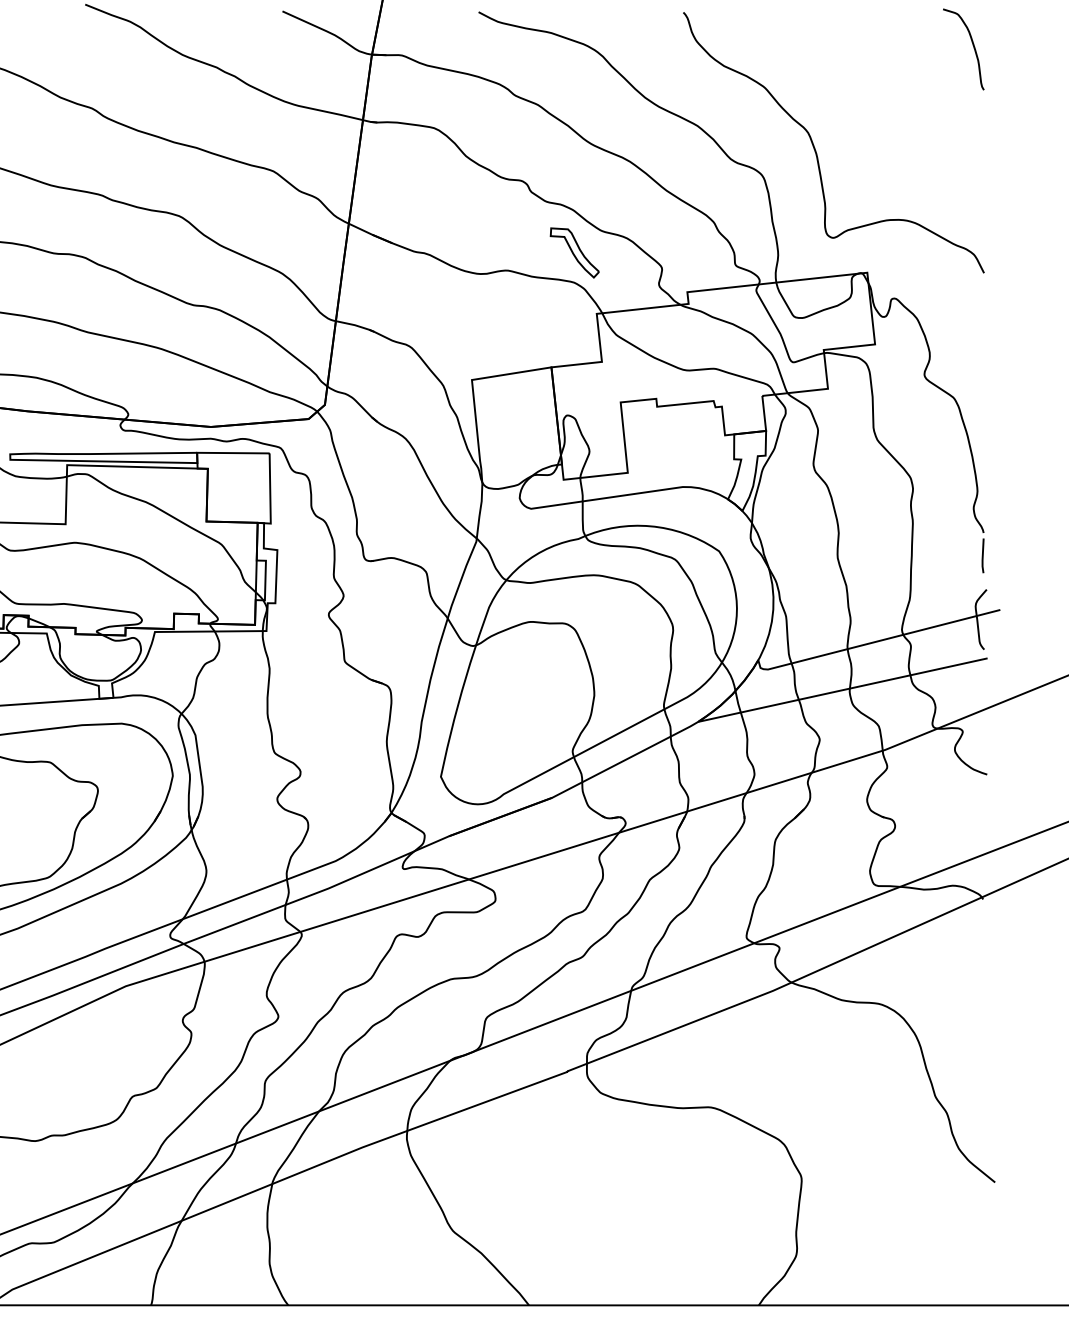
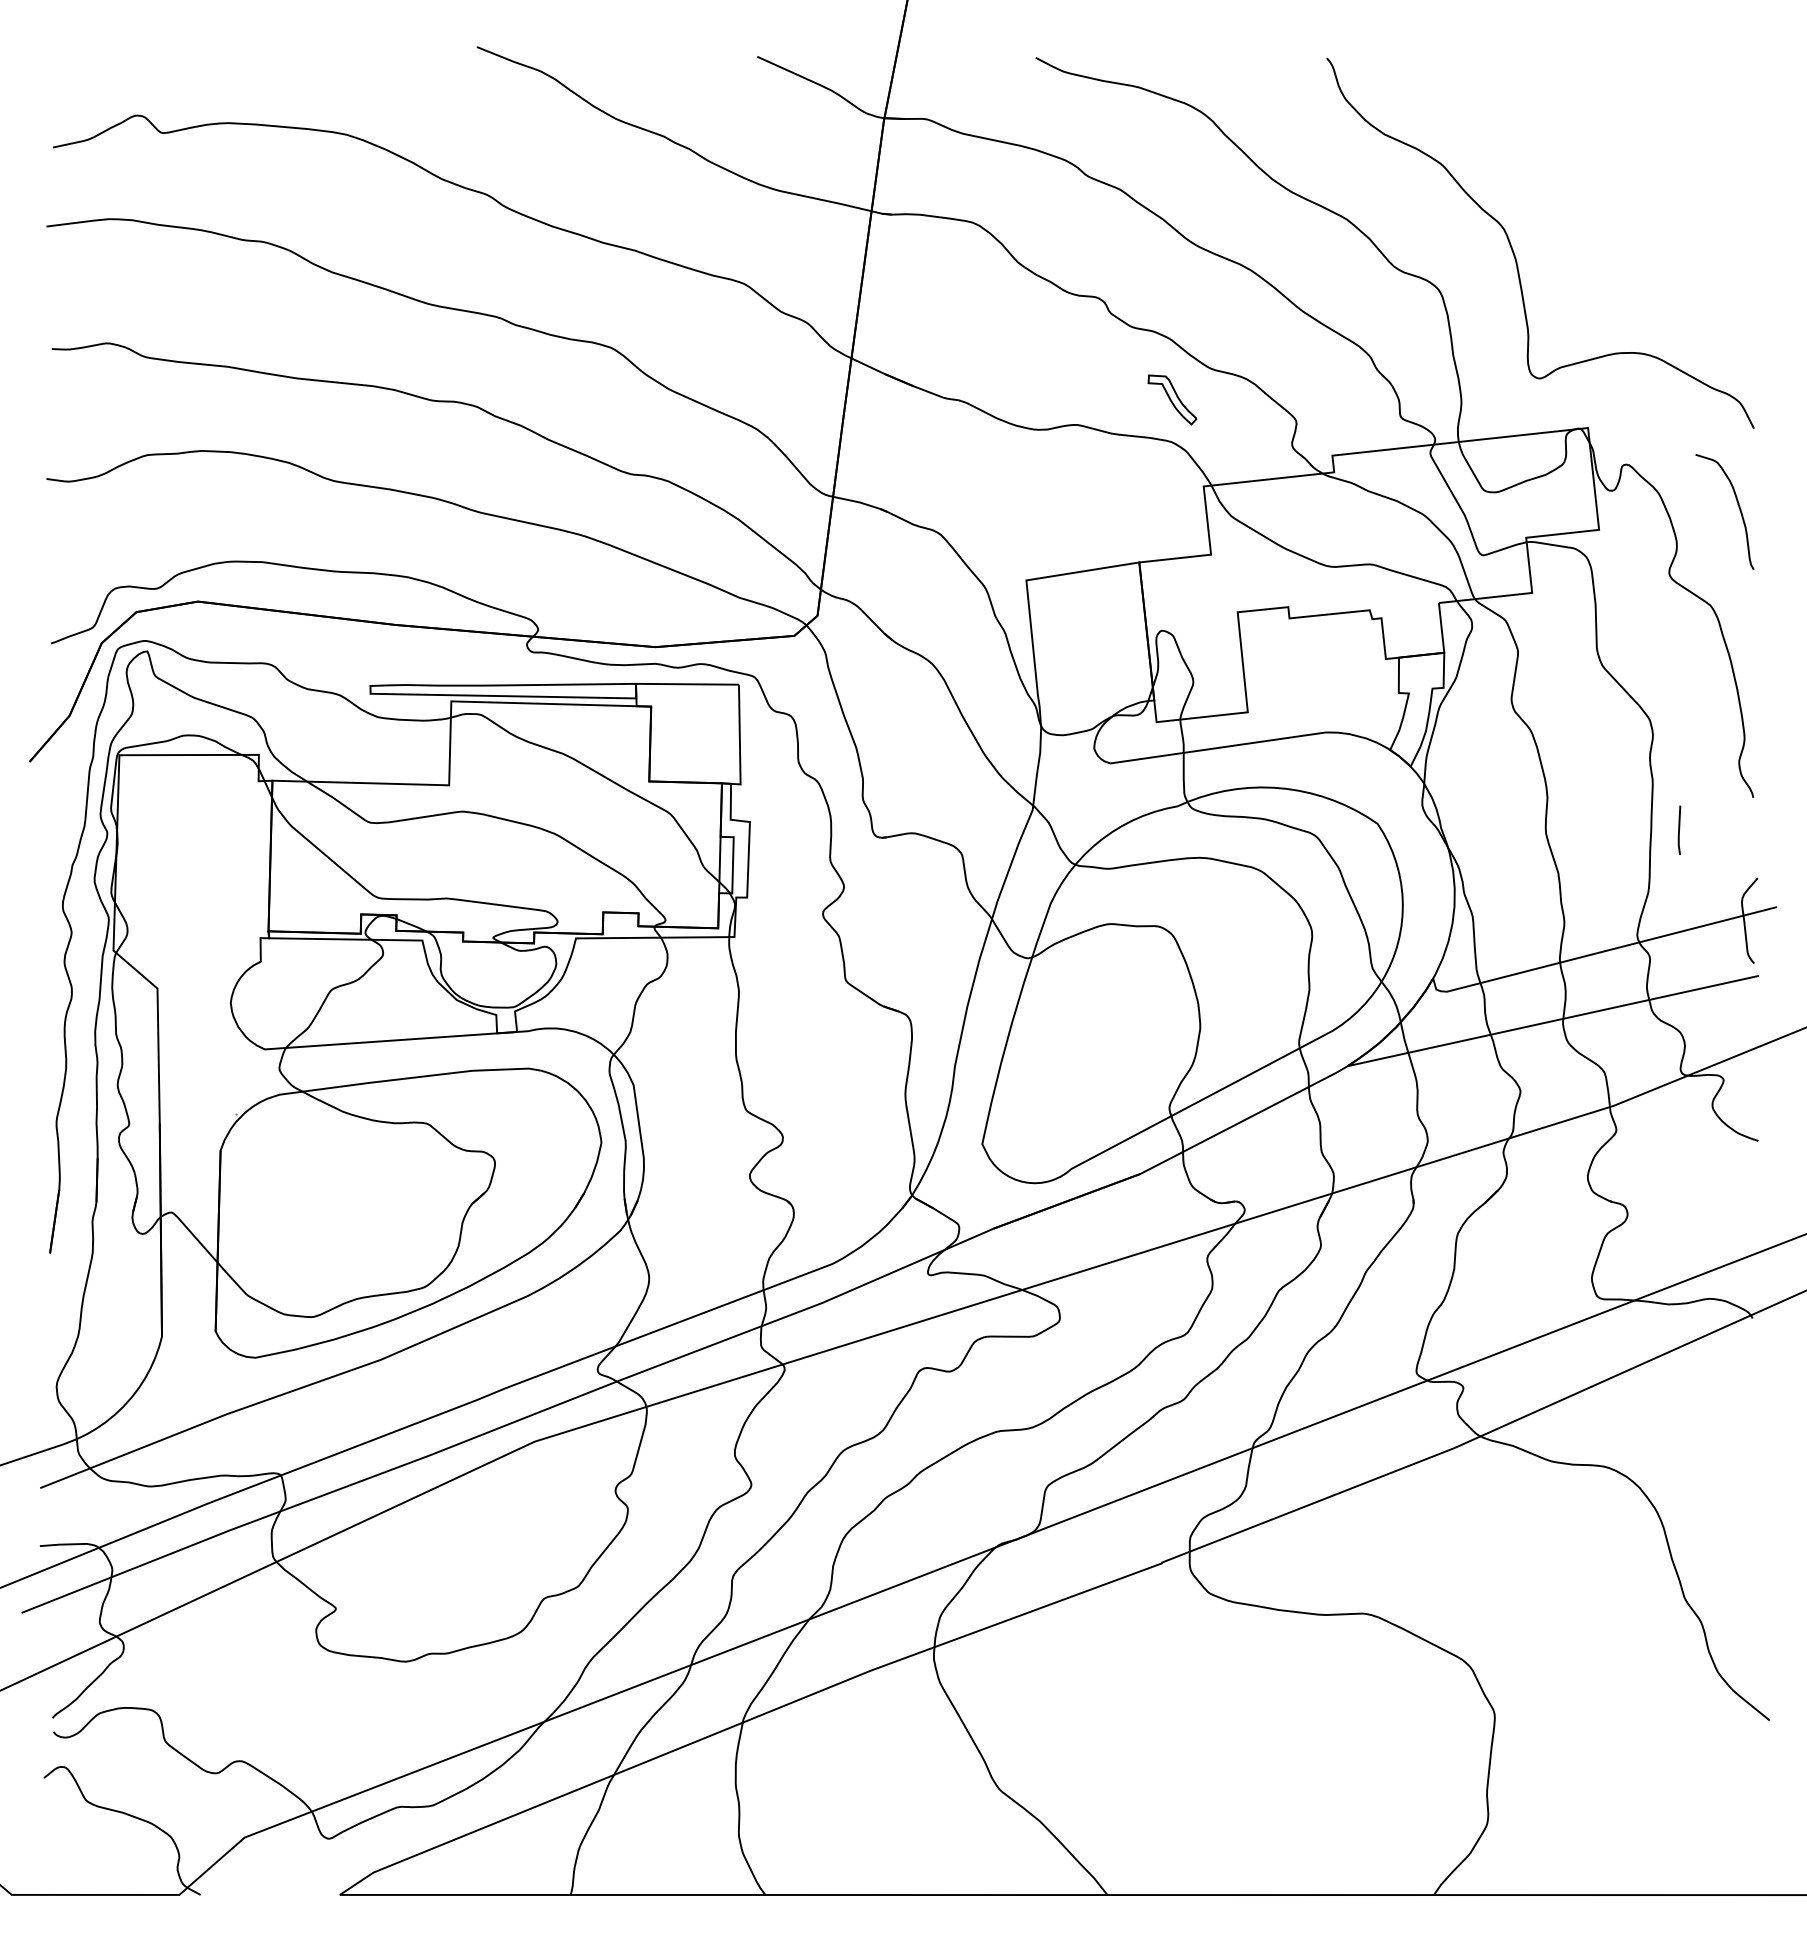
curve: (973, 46) -> (1738, 507), moved
part: (574, 252) -> (1172, 399), size x0.7
line: (983, 555) -> (1679, 829), moved

